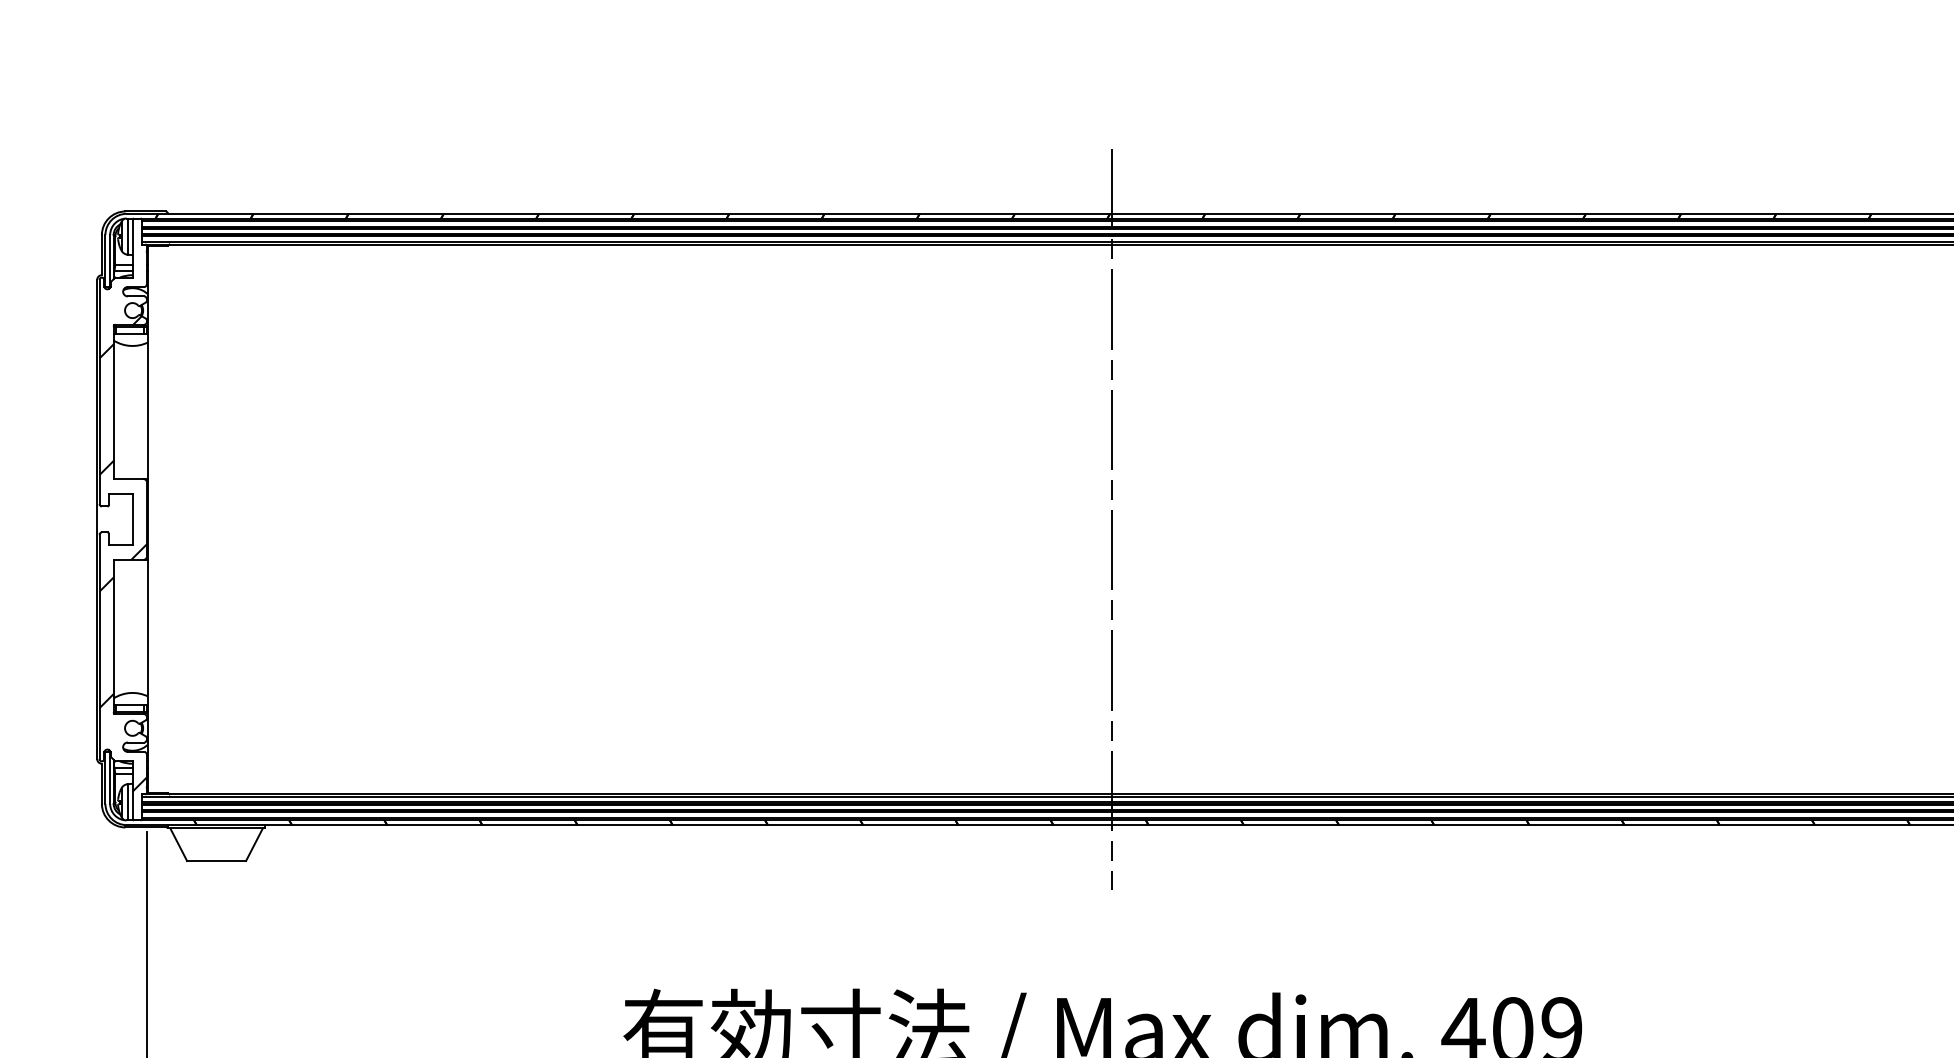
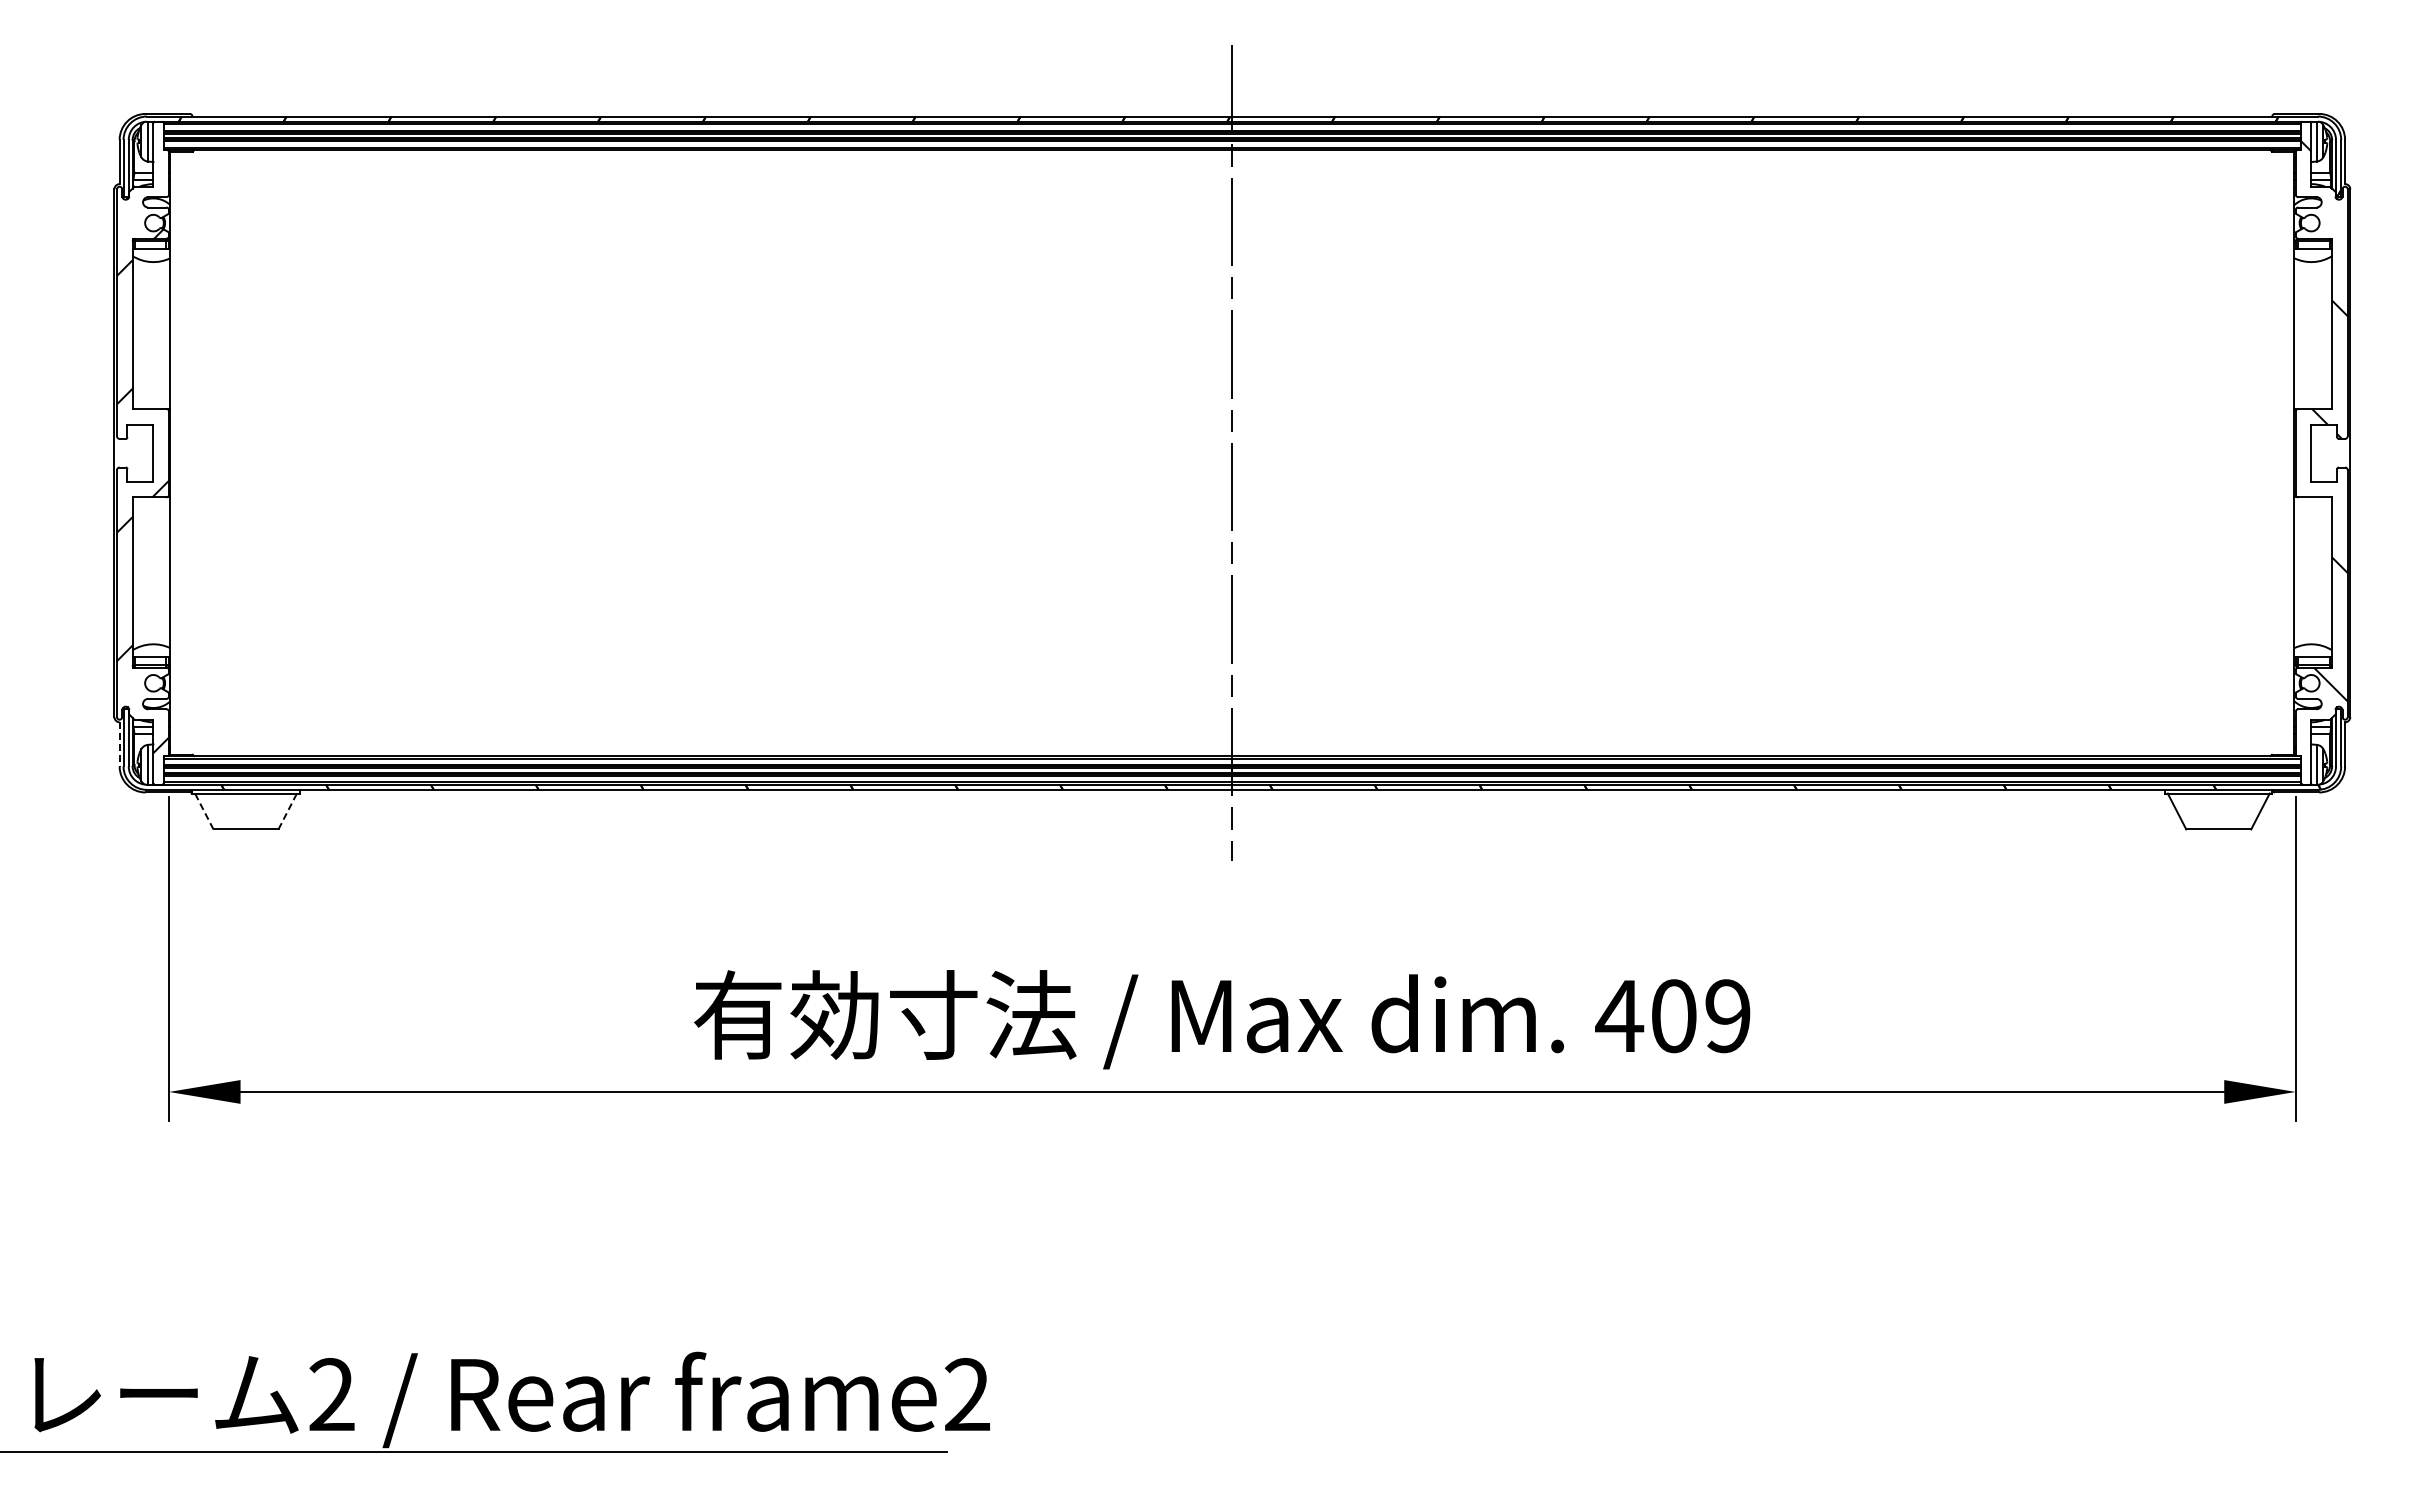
line: (101, 783) -> (119, 744), solid -> dashed
line: (178, 844) -> (204, 811), solid -> dashed
line: (254, 844) -> (287, 811), solid -> dashed

